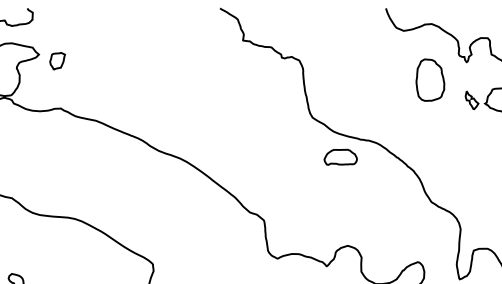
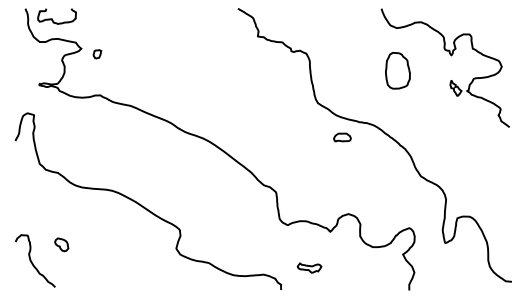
part: (57, 61) -> (97, 54), size x0.6
part: (429, 79) -> (397, 70), moved
part: (340, 157) -> (342, 137), size x0.6

